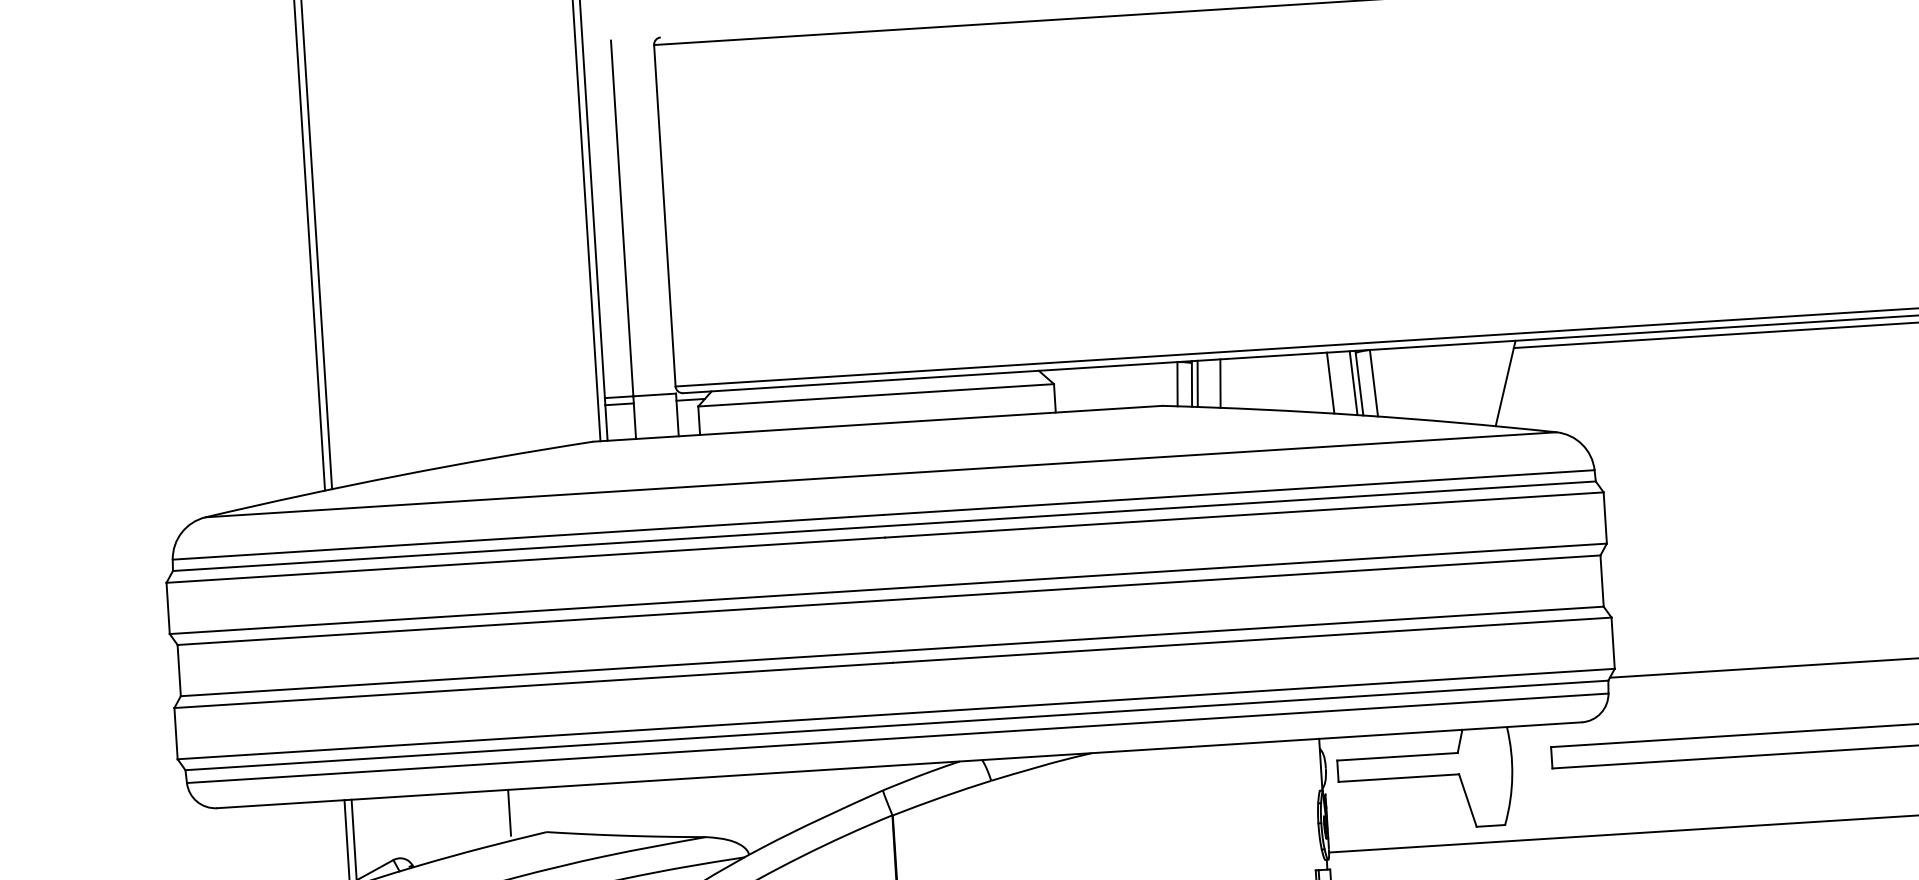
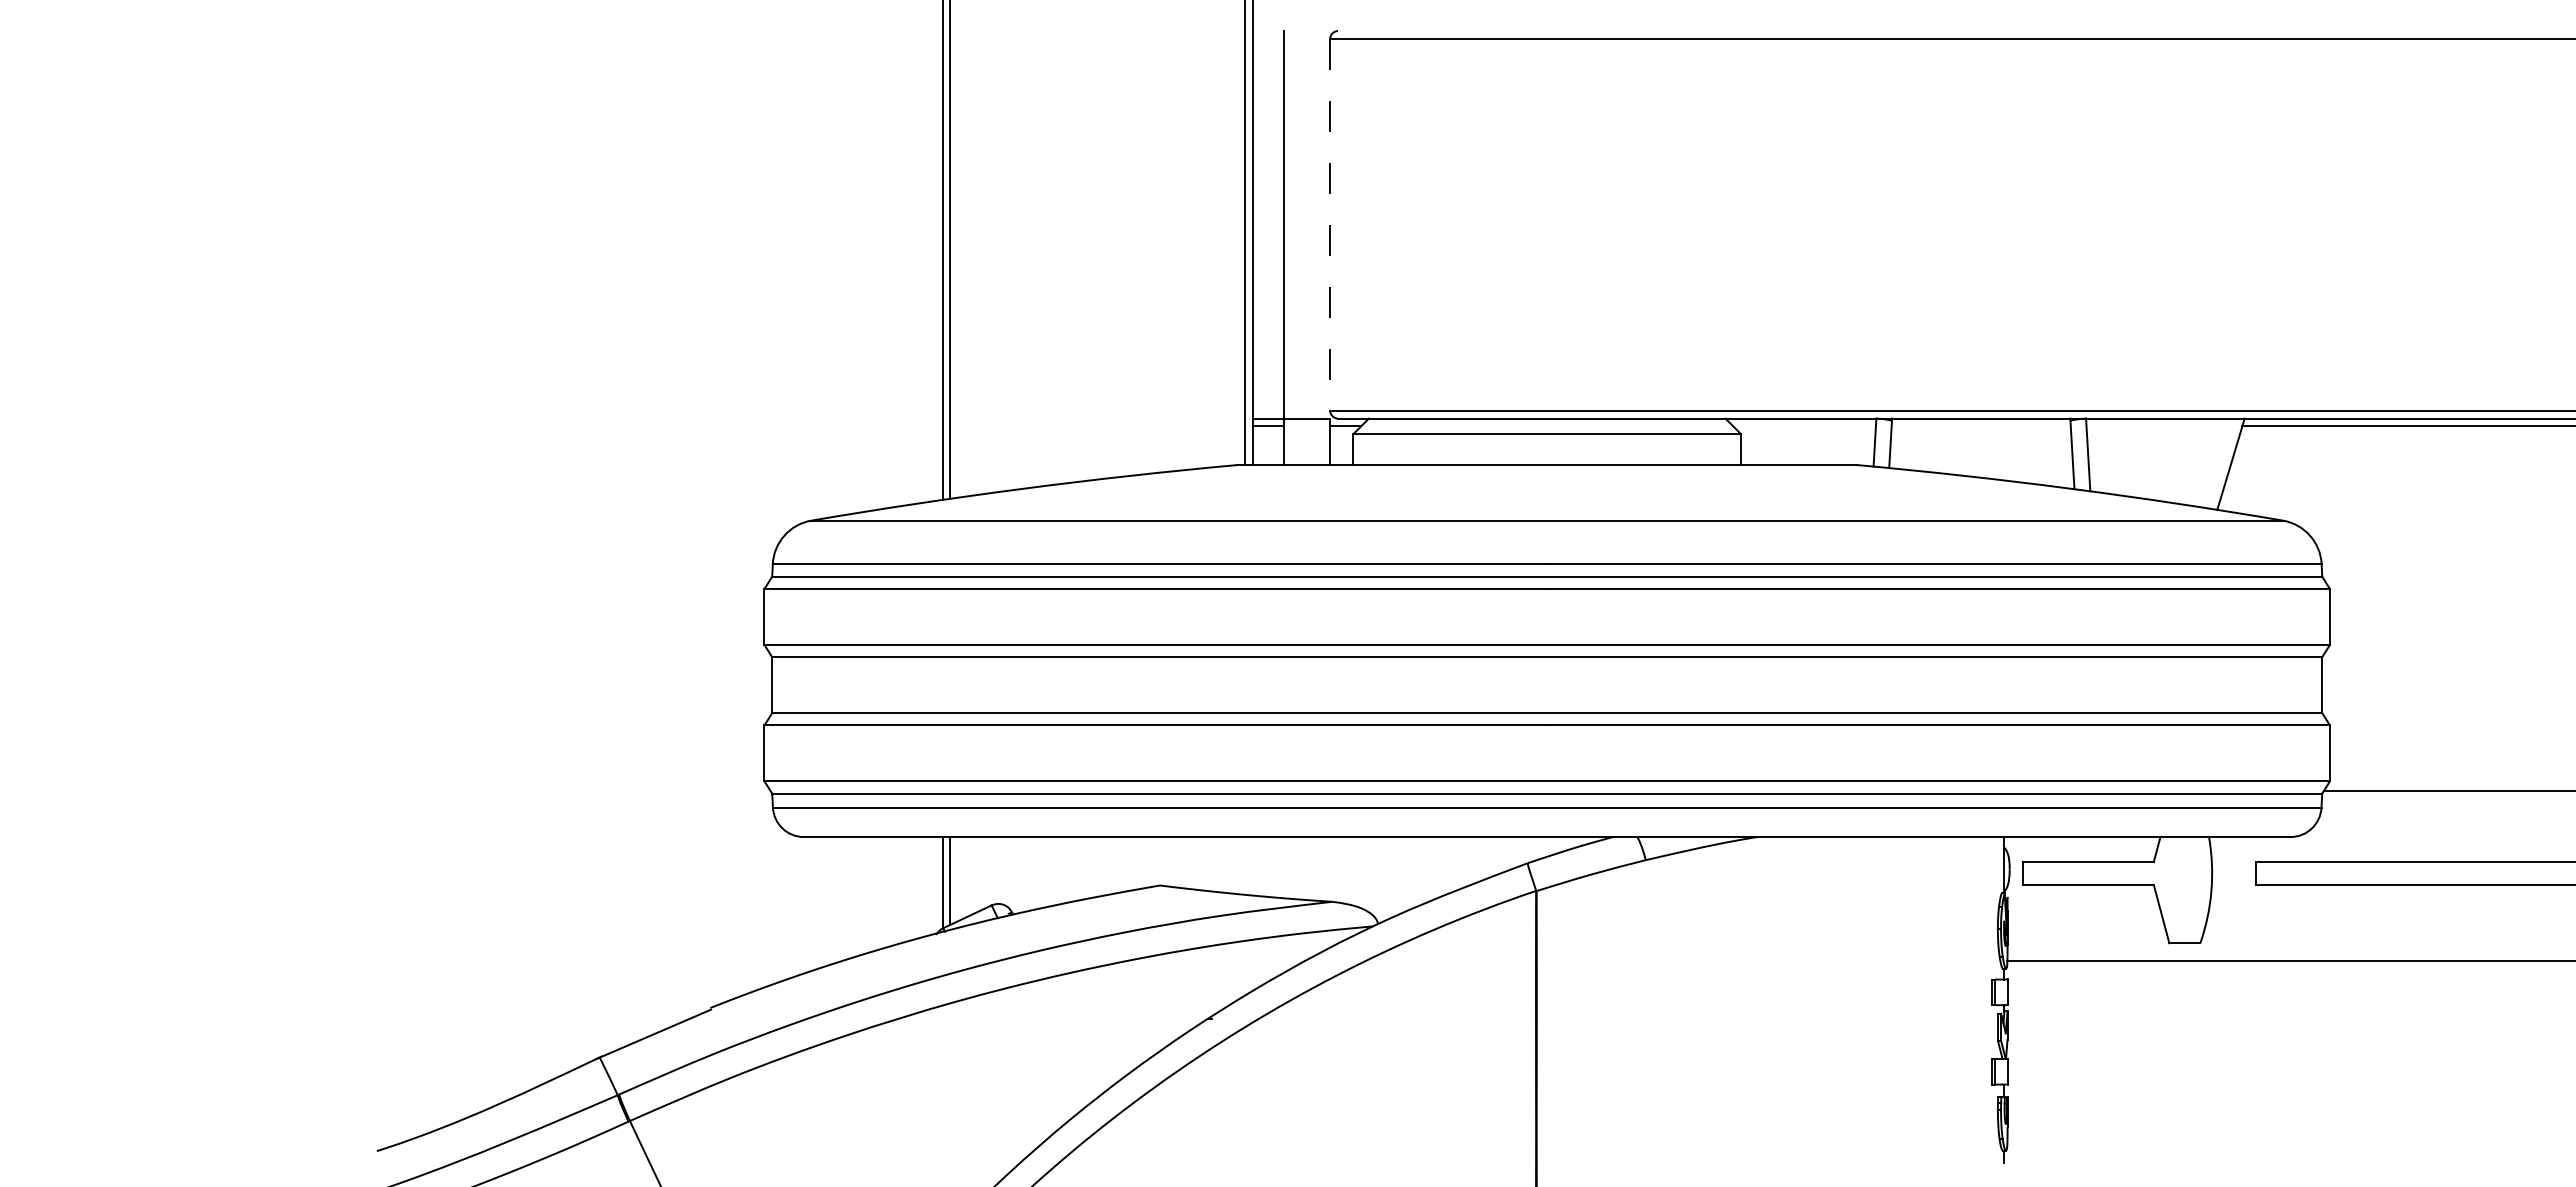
line: (665, 215) -> (1330, 224), solid -> dashed
line: (1330, 382) -> (2041, 451), removed
line: (1197, 383) -> (1896, 443), removed
line: (1220, 383) -> (1921, 444), removed
line: (1353, 383) -> (2066, 453), removed
line: (509, 812) -> (1120, 861), removed

